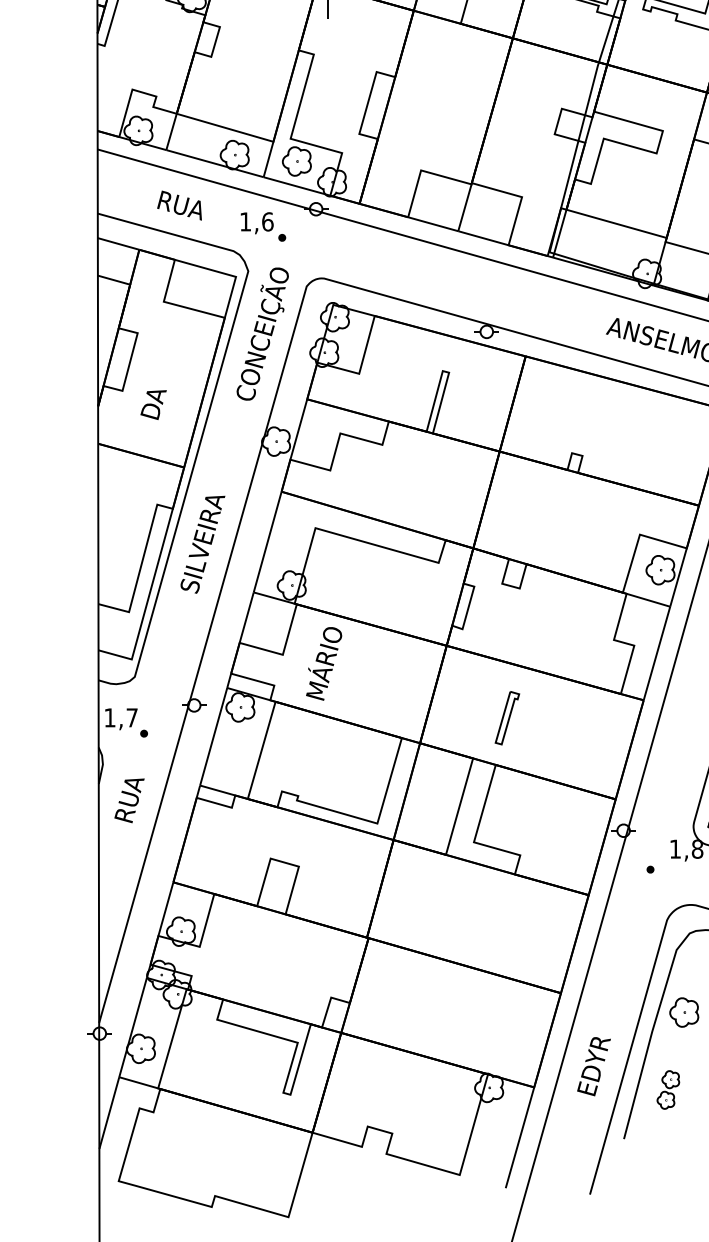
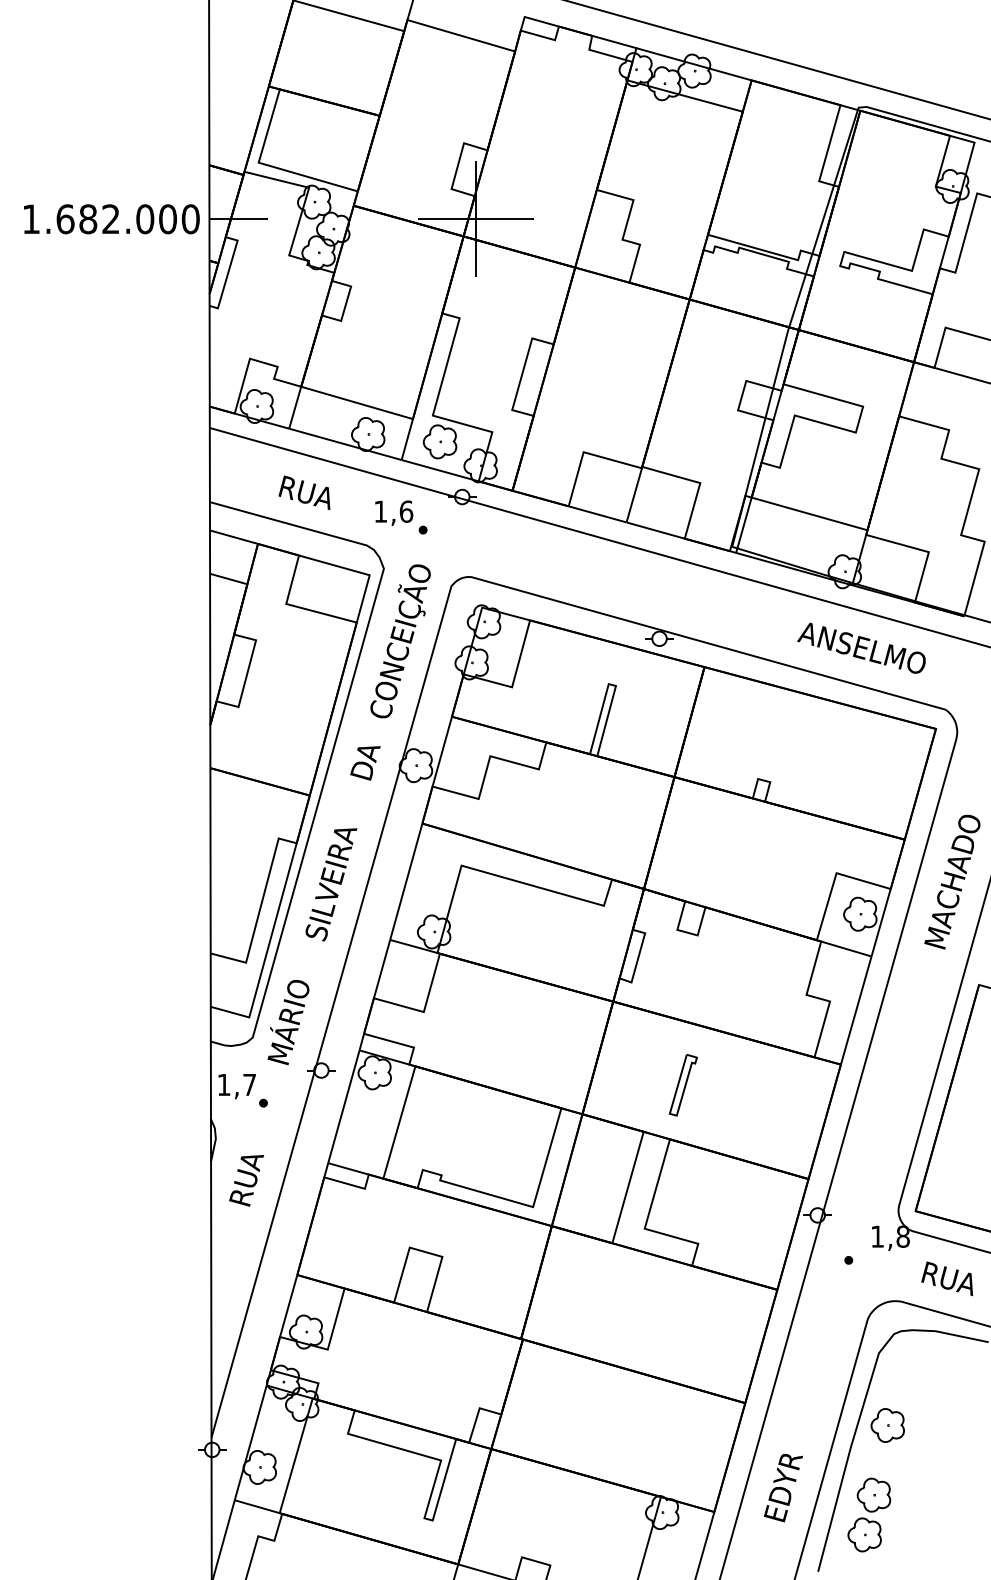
text: (153, 405) -> (365, 763), moved
text: (324, 663) -> (288, 1022), moved
part: (668, 1089) -> (869, 1514), size x1.67

